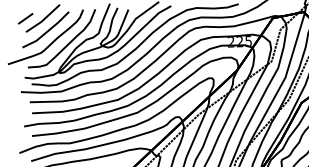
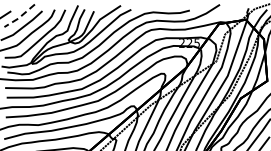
line: (42, 20) -> (19, 17), solid -> dashed

